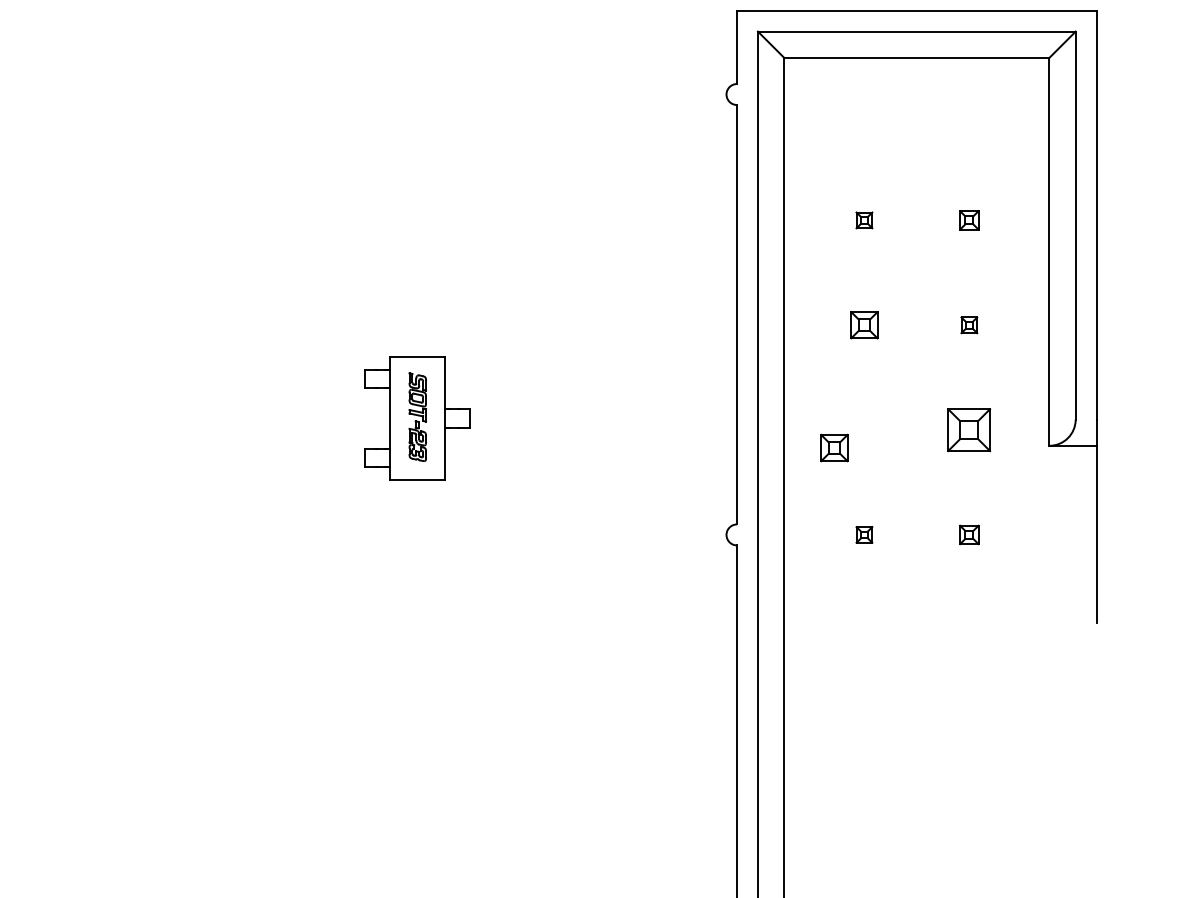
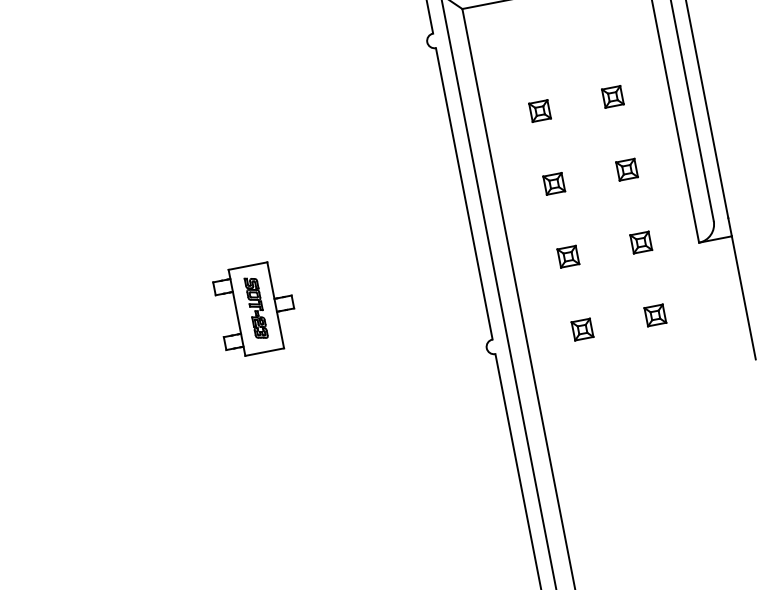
part: (864, 220) -> (540, 111), size x1.67
part: (969, 220) -> (613, 96), size x1.43
part: (969, 325) -> (627, 169), size x1.67
part: (969, 429) -> (641, 242), size x0.62
part: (834, 447) -> (568, 256), moved
part: (864, 534) -> (582, 329), size x1.67
part: (969, 534) -> (655, 315), size x1.43

